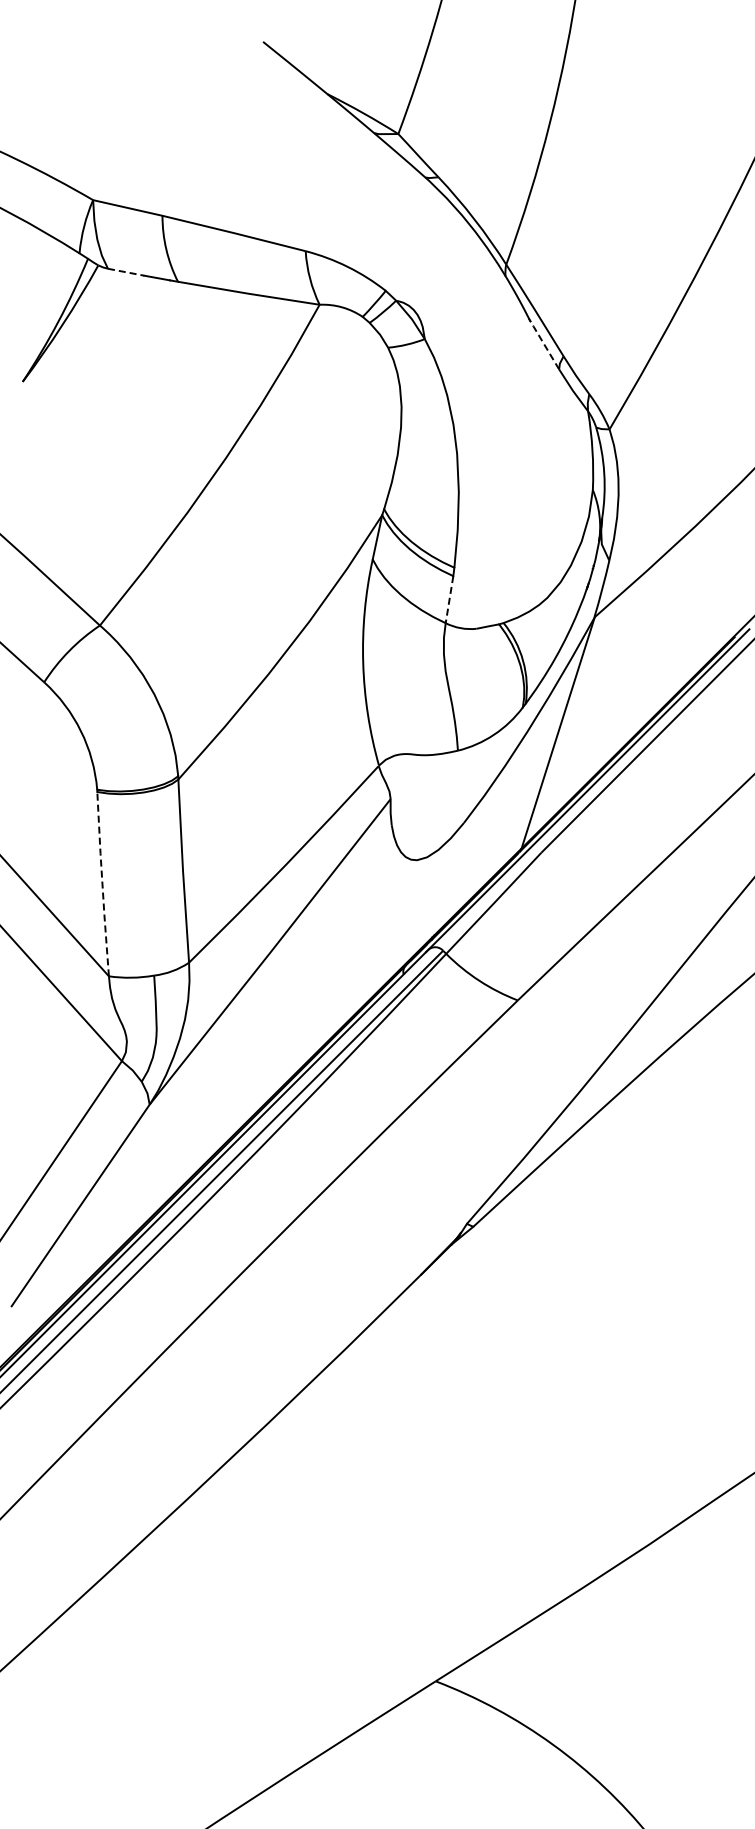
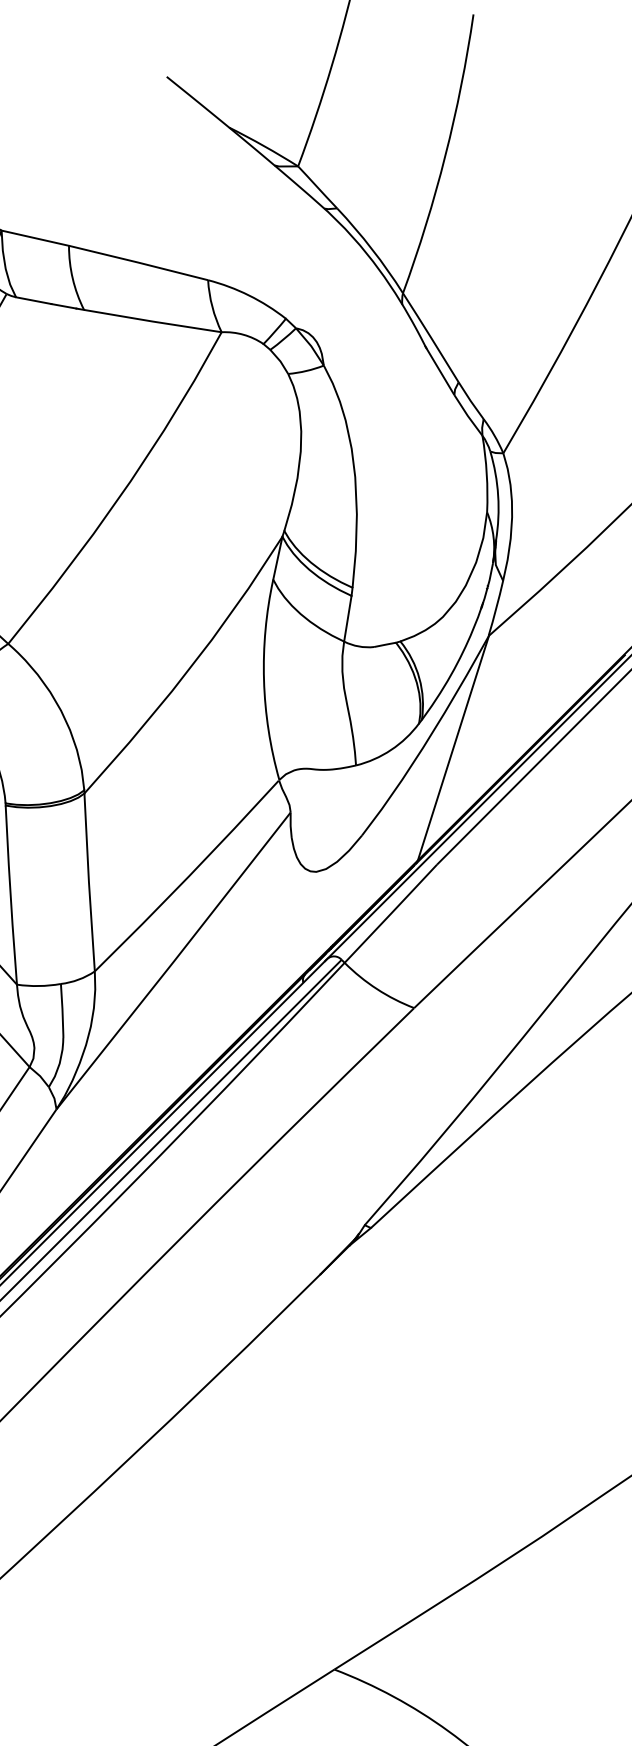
line: (126, 272) -> (34, 300), dashed -> solid
line: (543, 343) -> (439, 369), dashed -> solid
line: (449, 599) -> (347, 618), dashed -> solid
line: (102, 884) -> (10, 895), dashed -> solid

